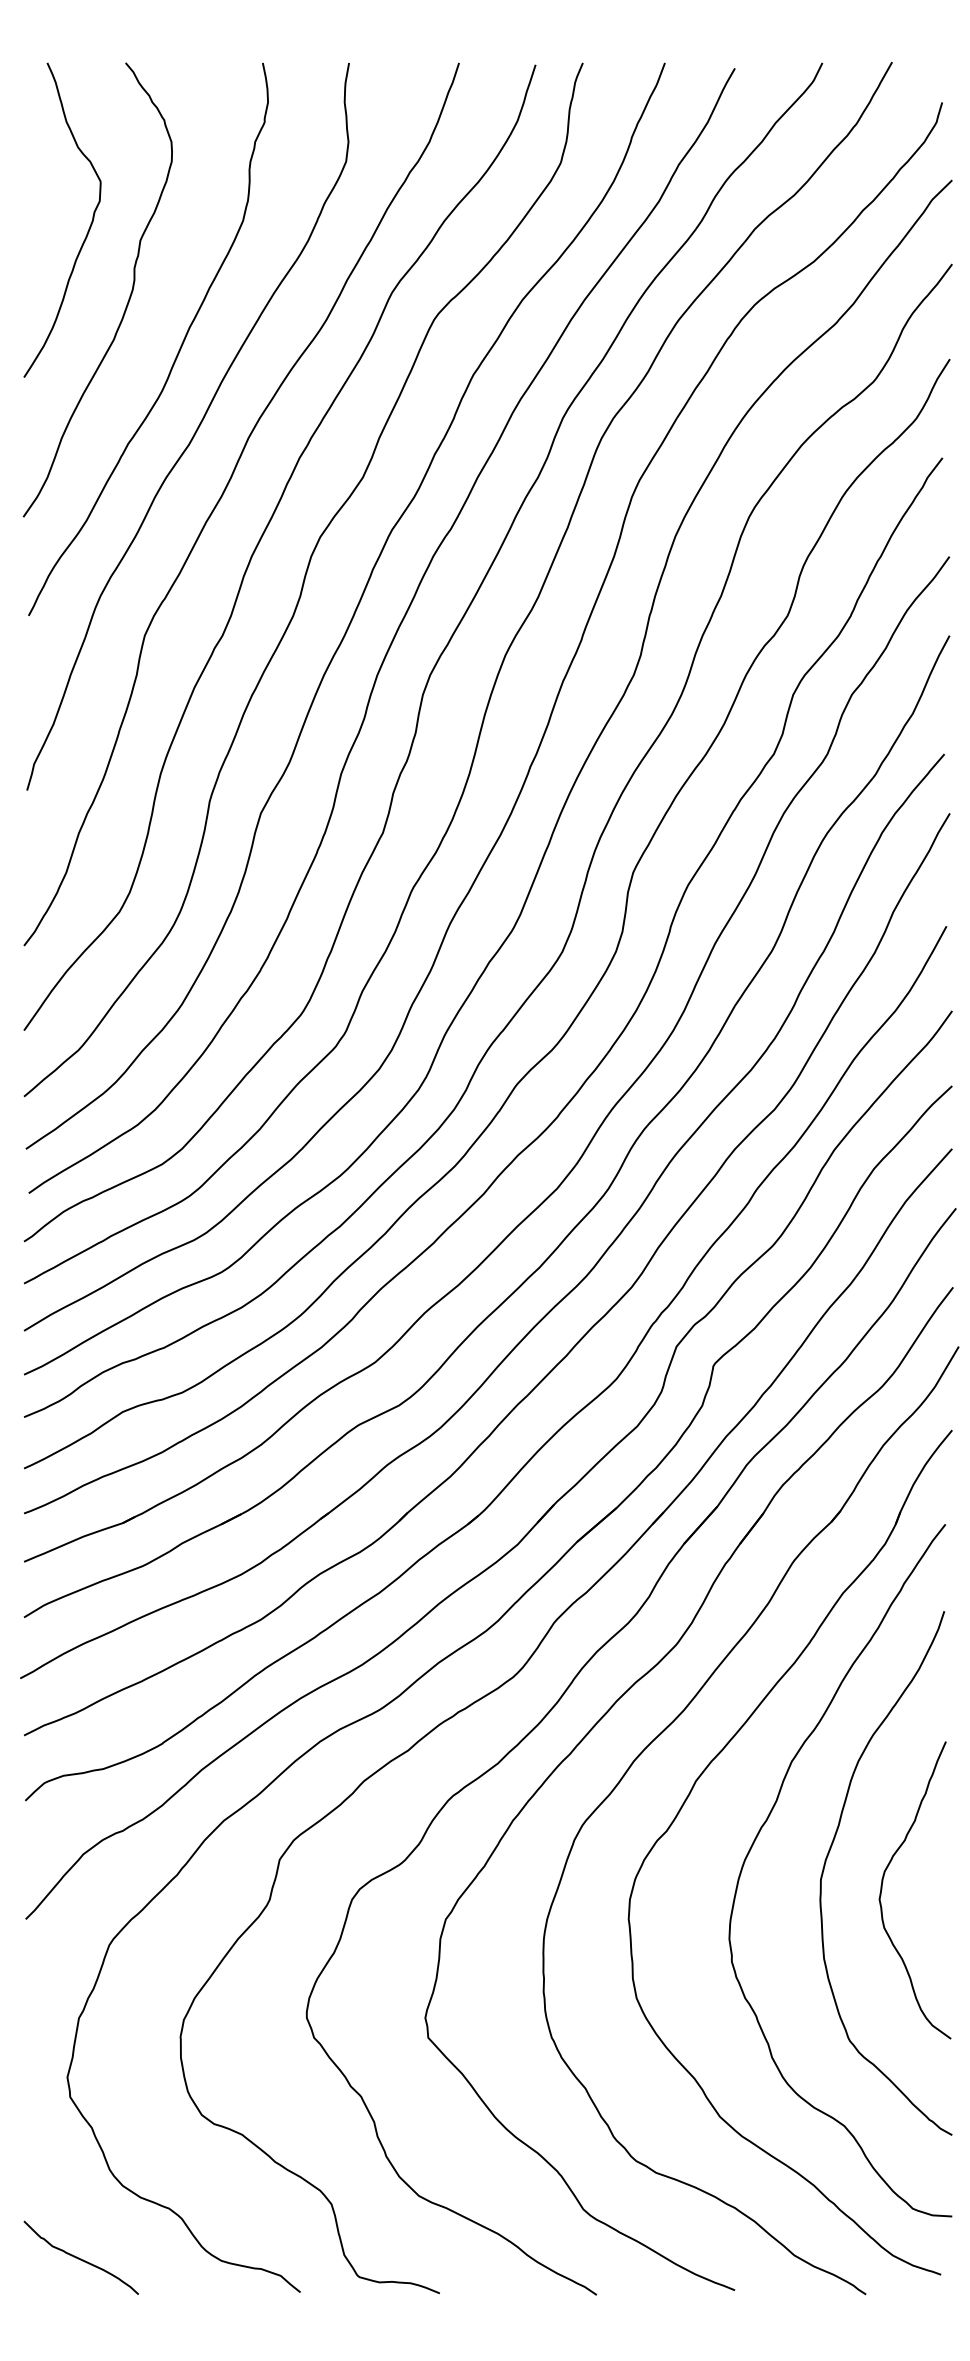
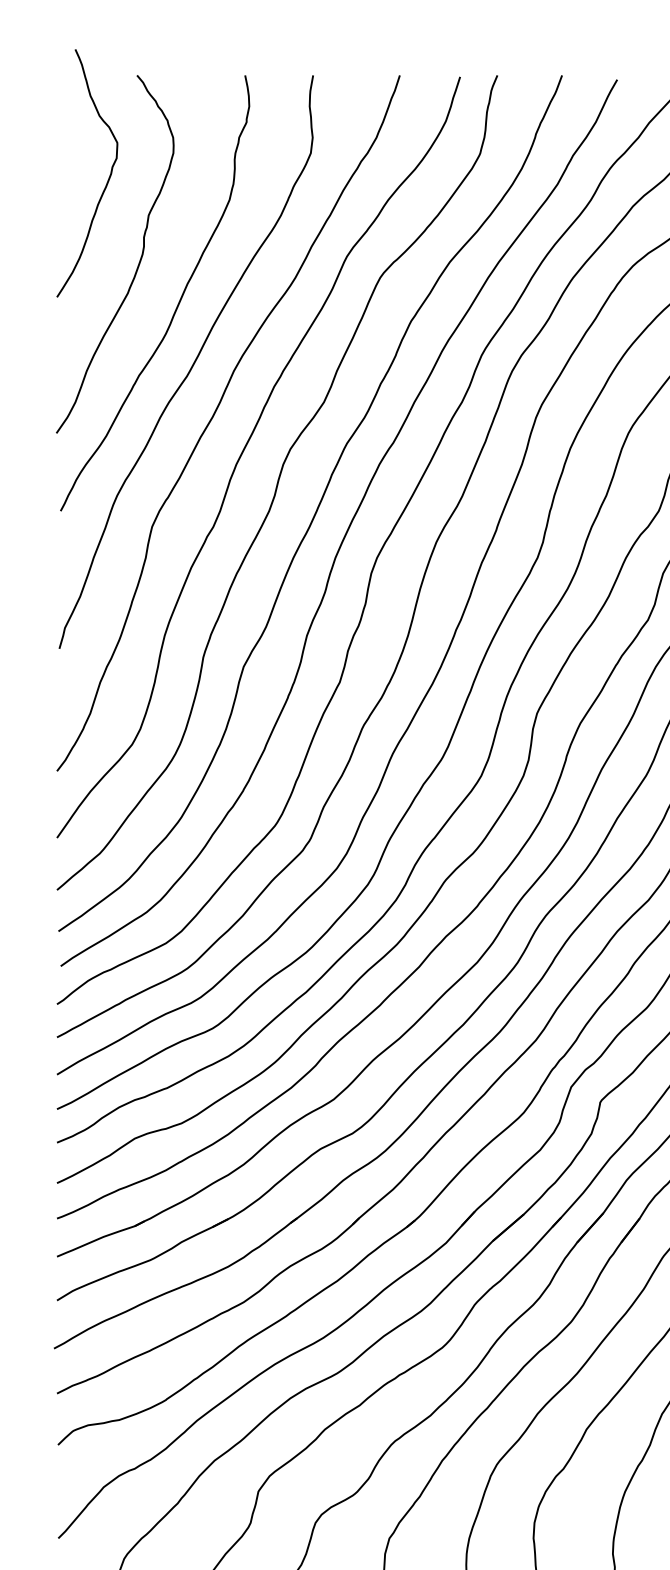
curve: (88, 228) -> (107, 179), moved

